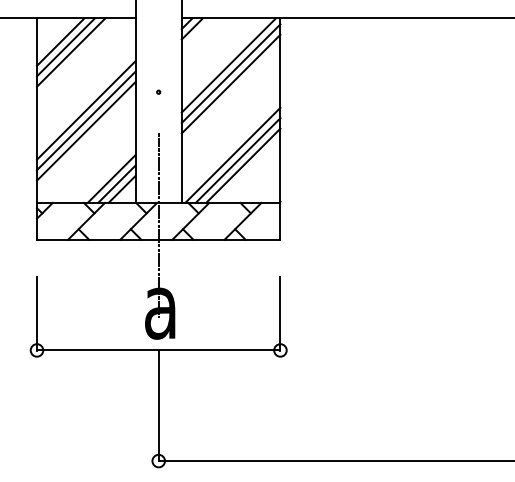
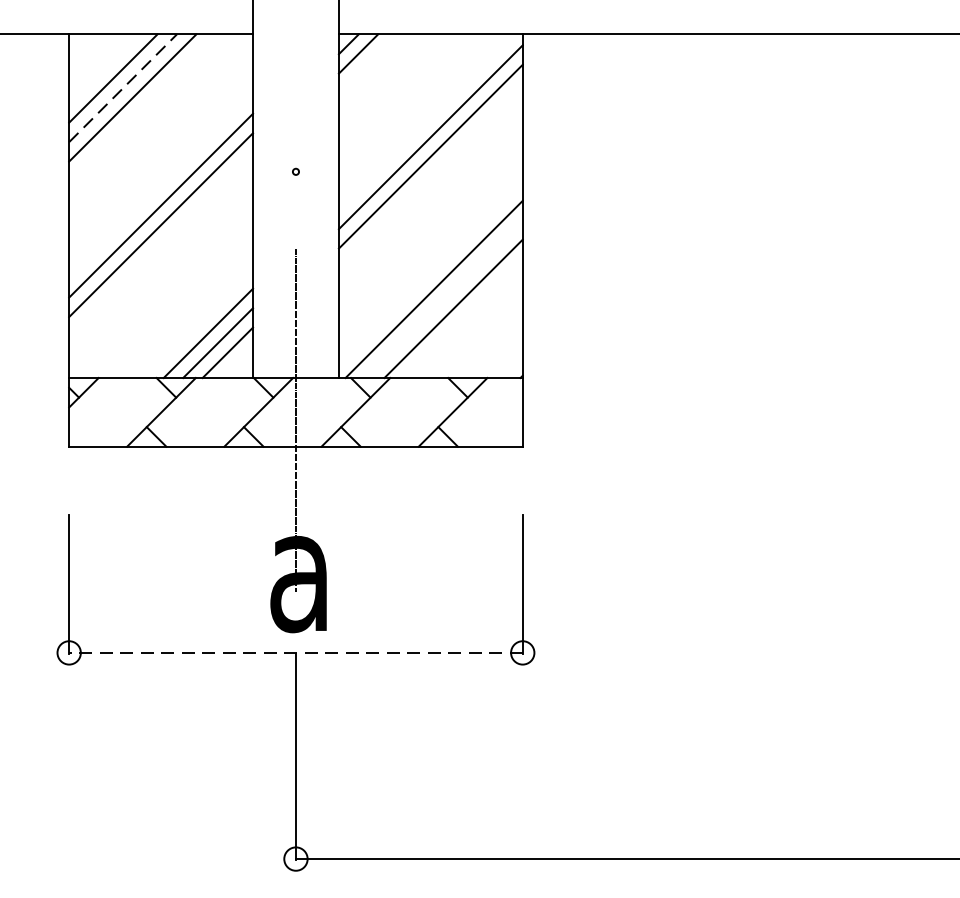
line: (65, 47) -> (122, 88), solid -> dashed
line: (228, 65) -> (425, 122), removed
line: (86, 130) -> (161, 243), removed
line: (237, 160) -> (442, 299), removed
line: (158, 350) -> (295, 653), solid -> dashed

